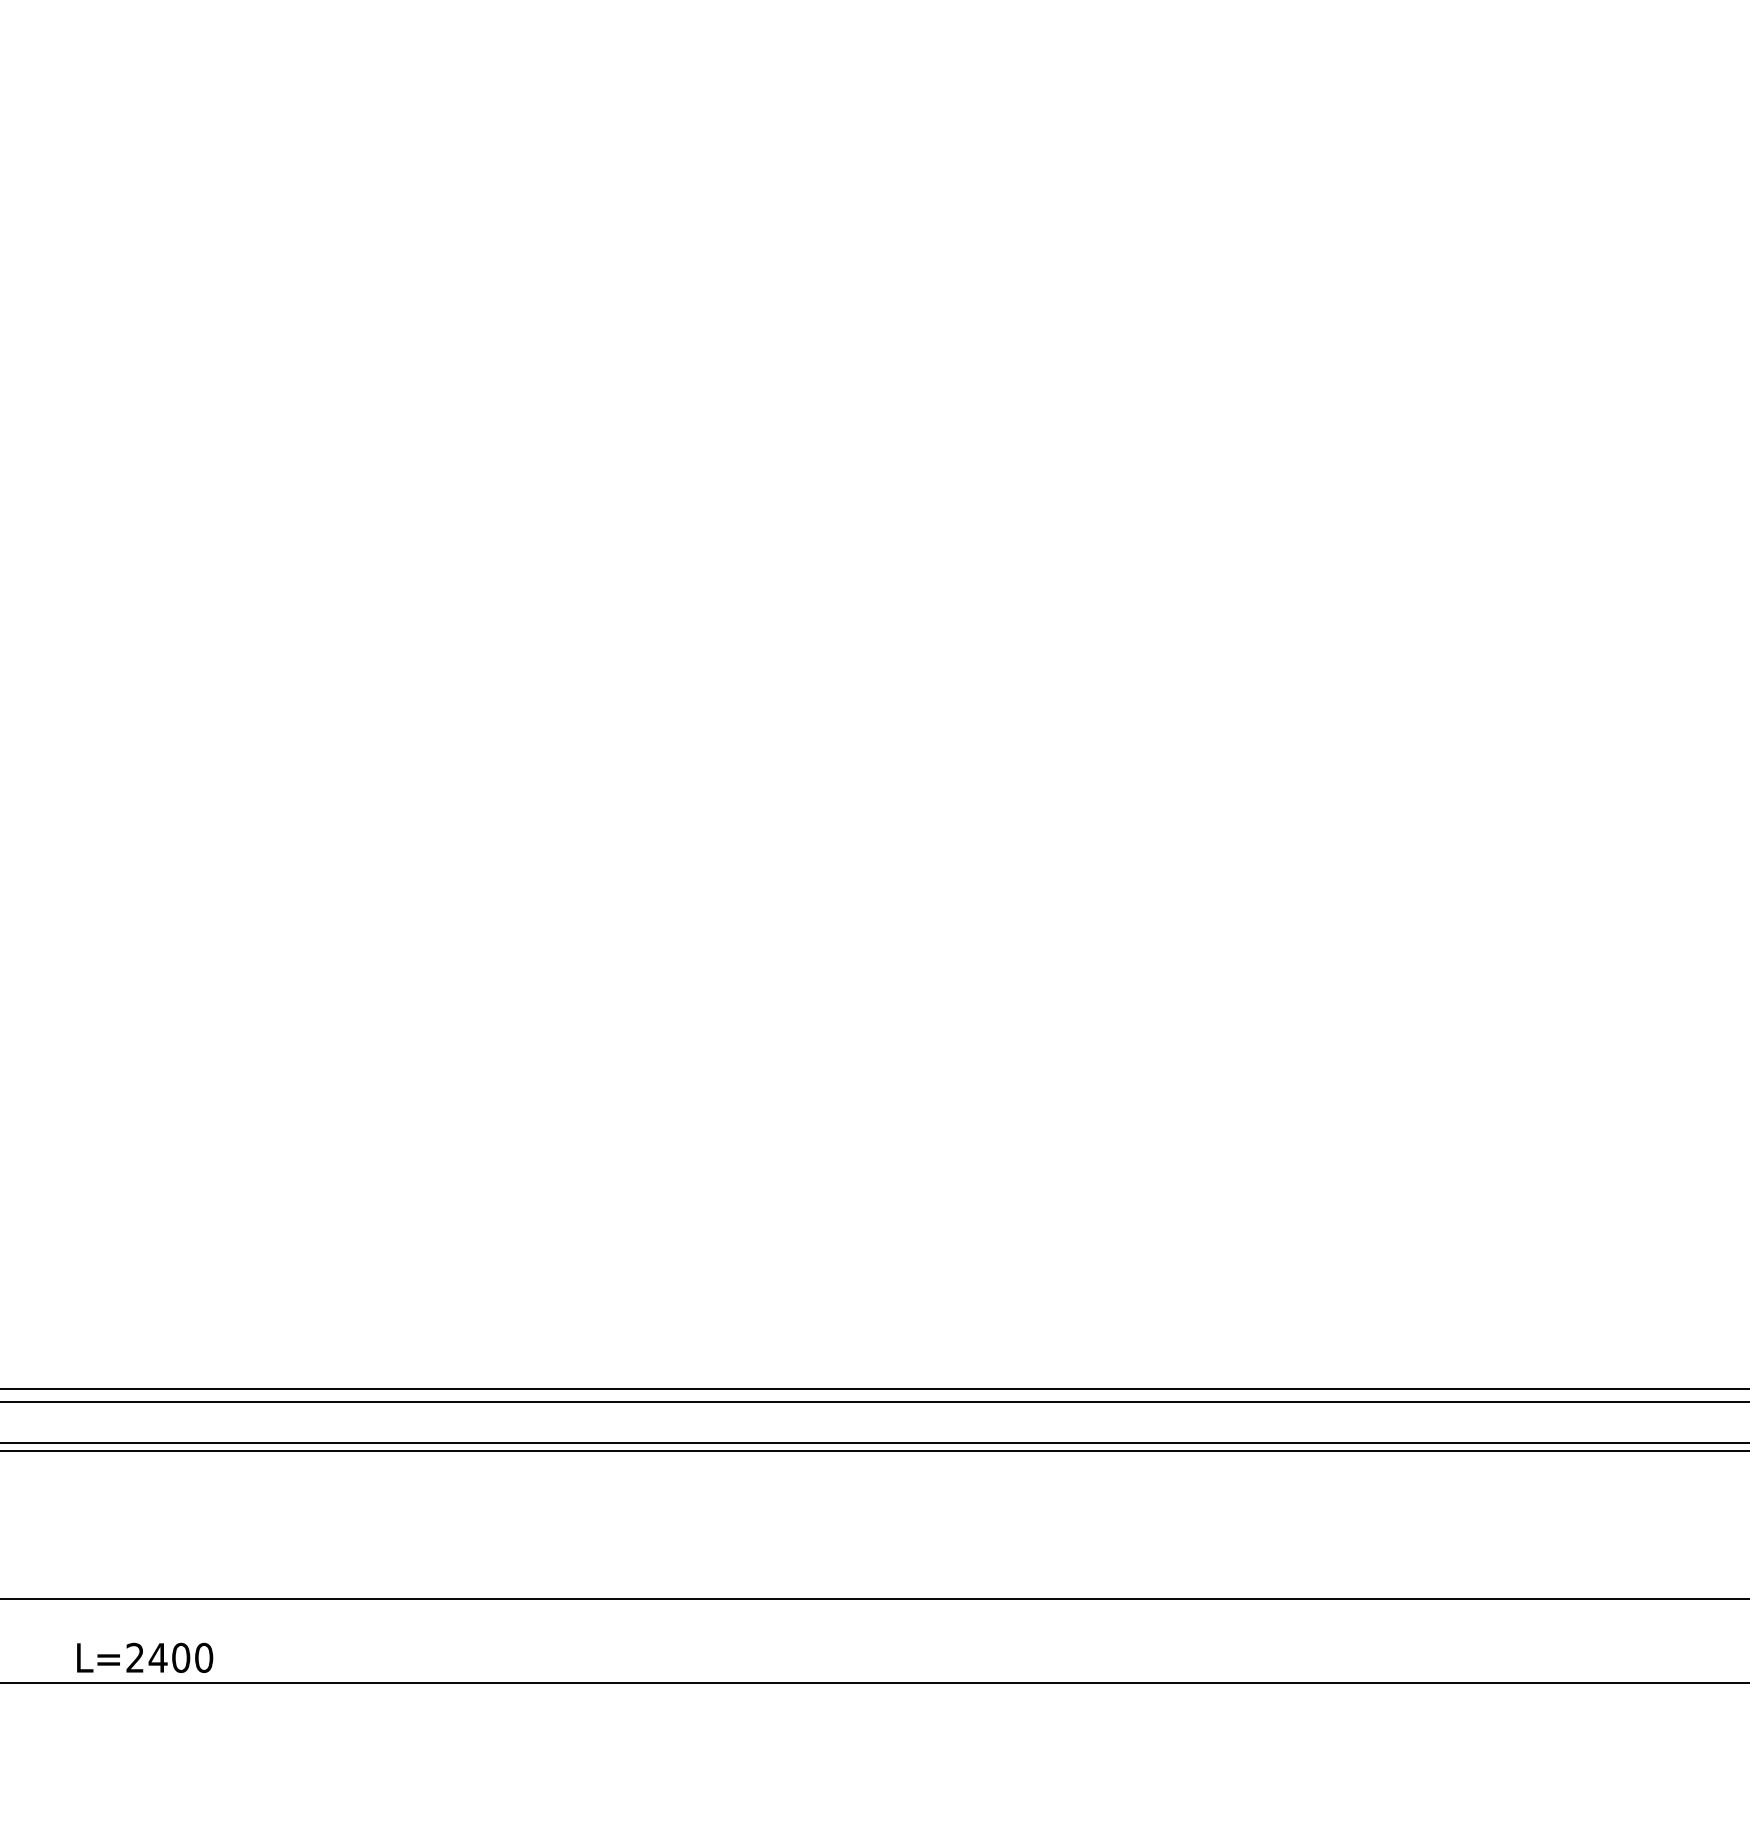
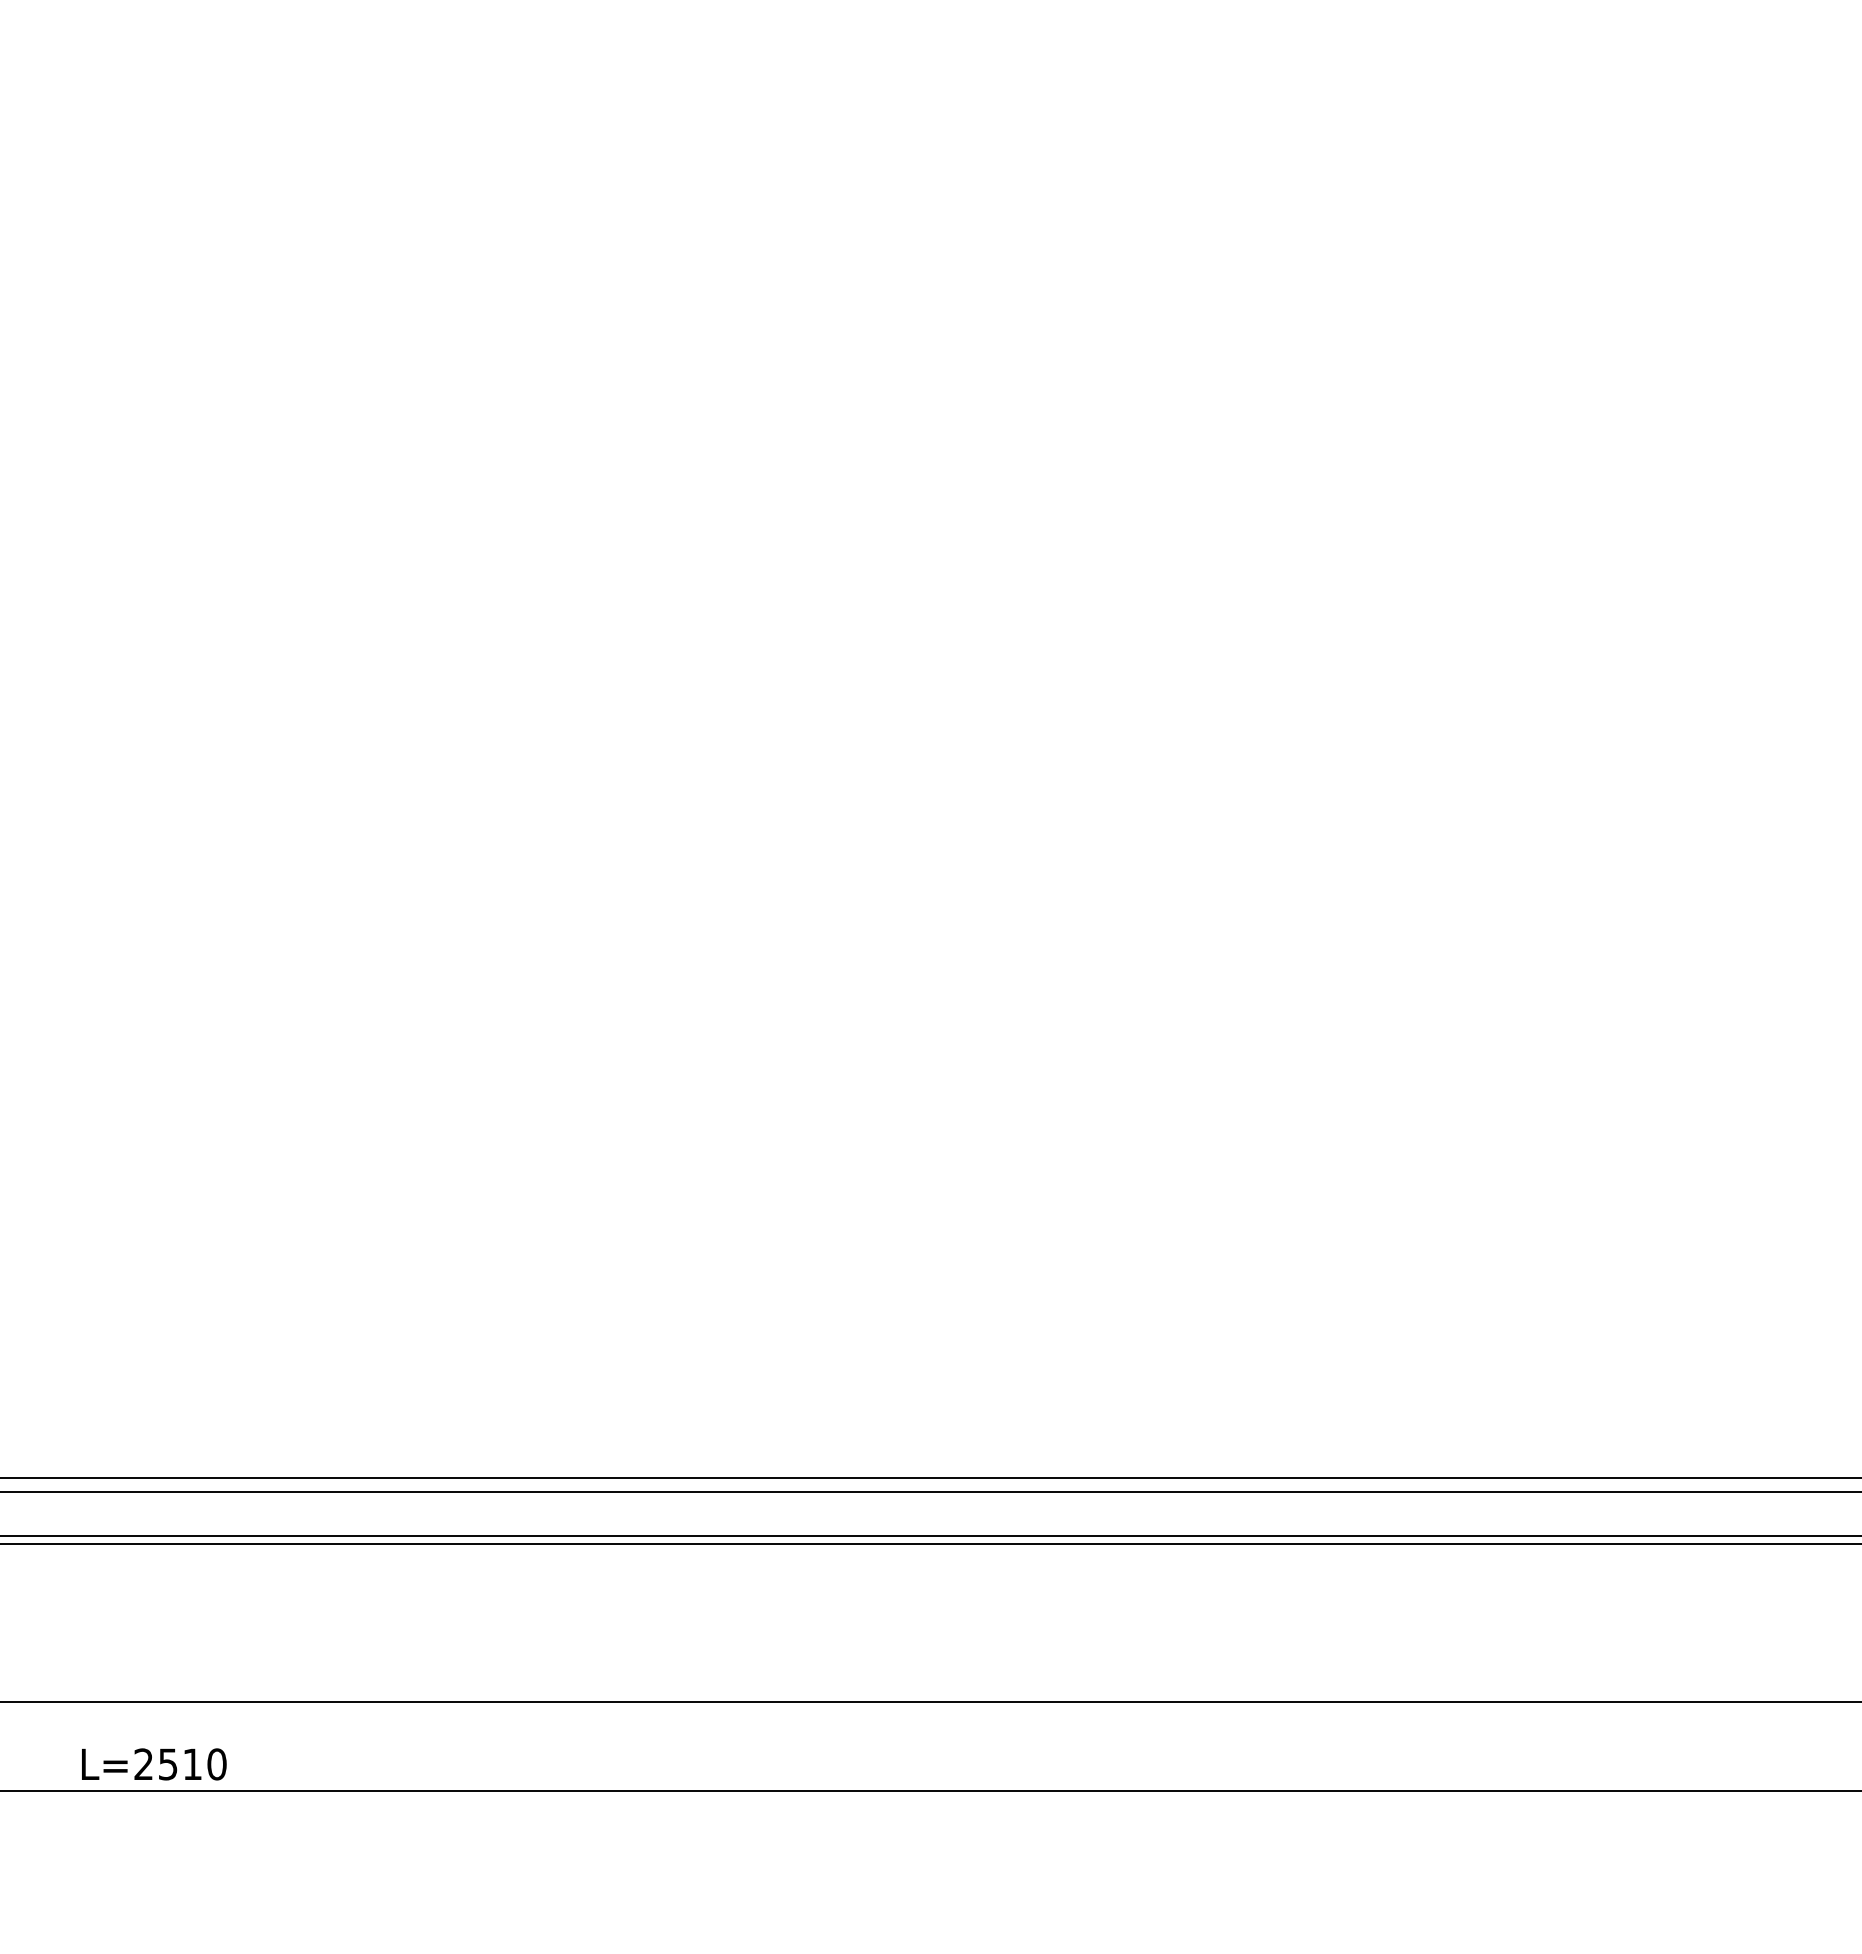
text: (169, 1658) -> (180, 1764), L=2400 -> L=2510

